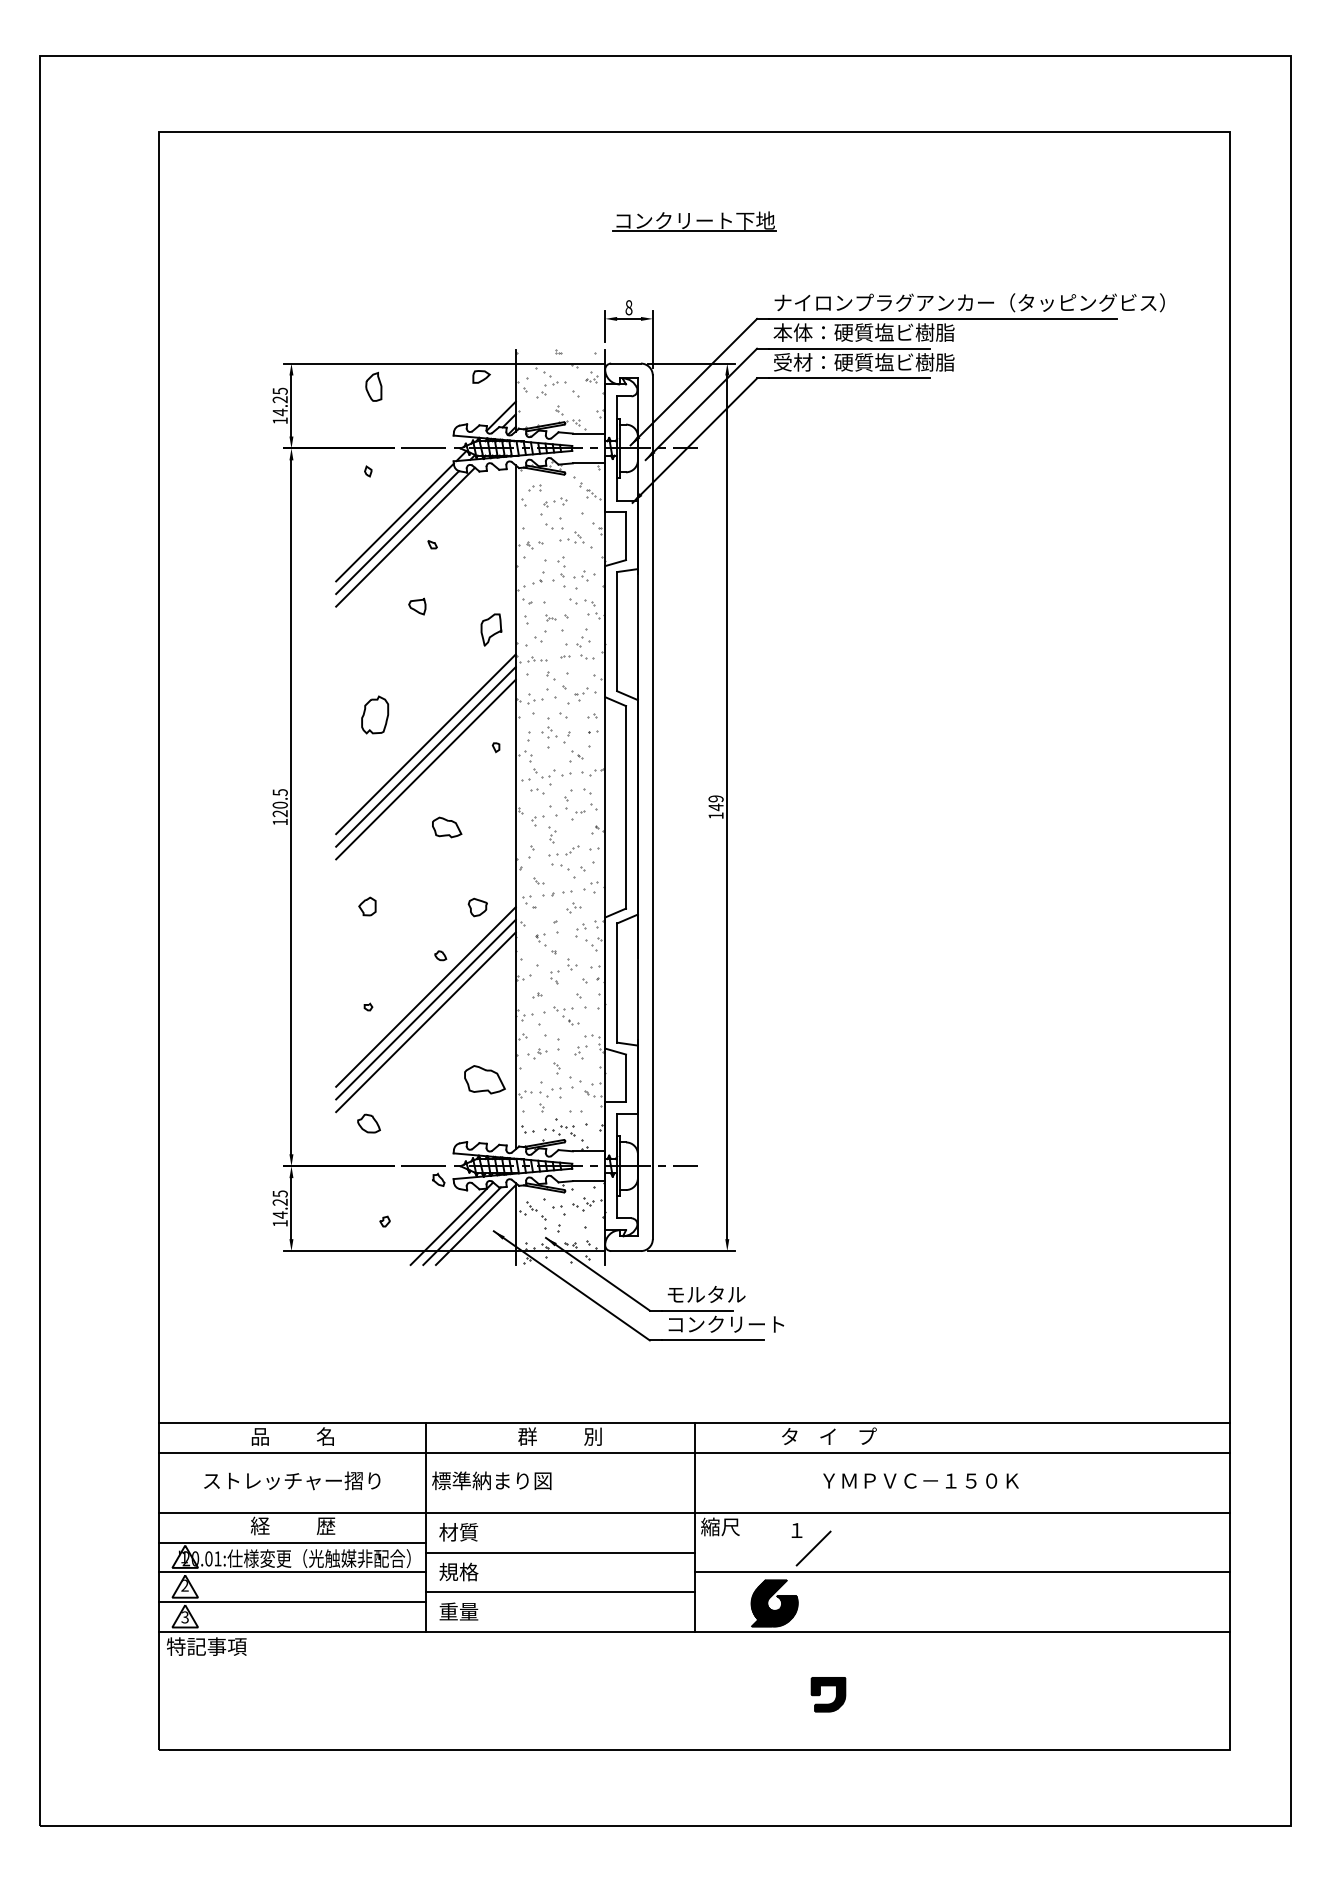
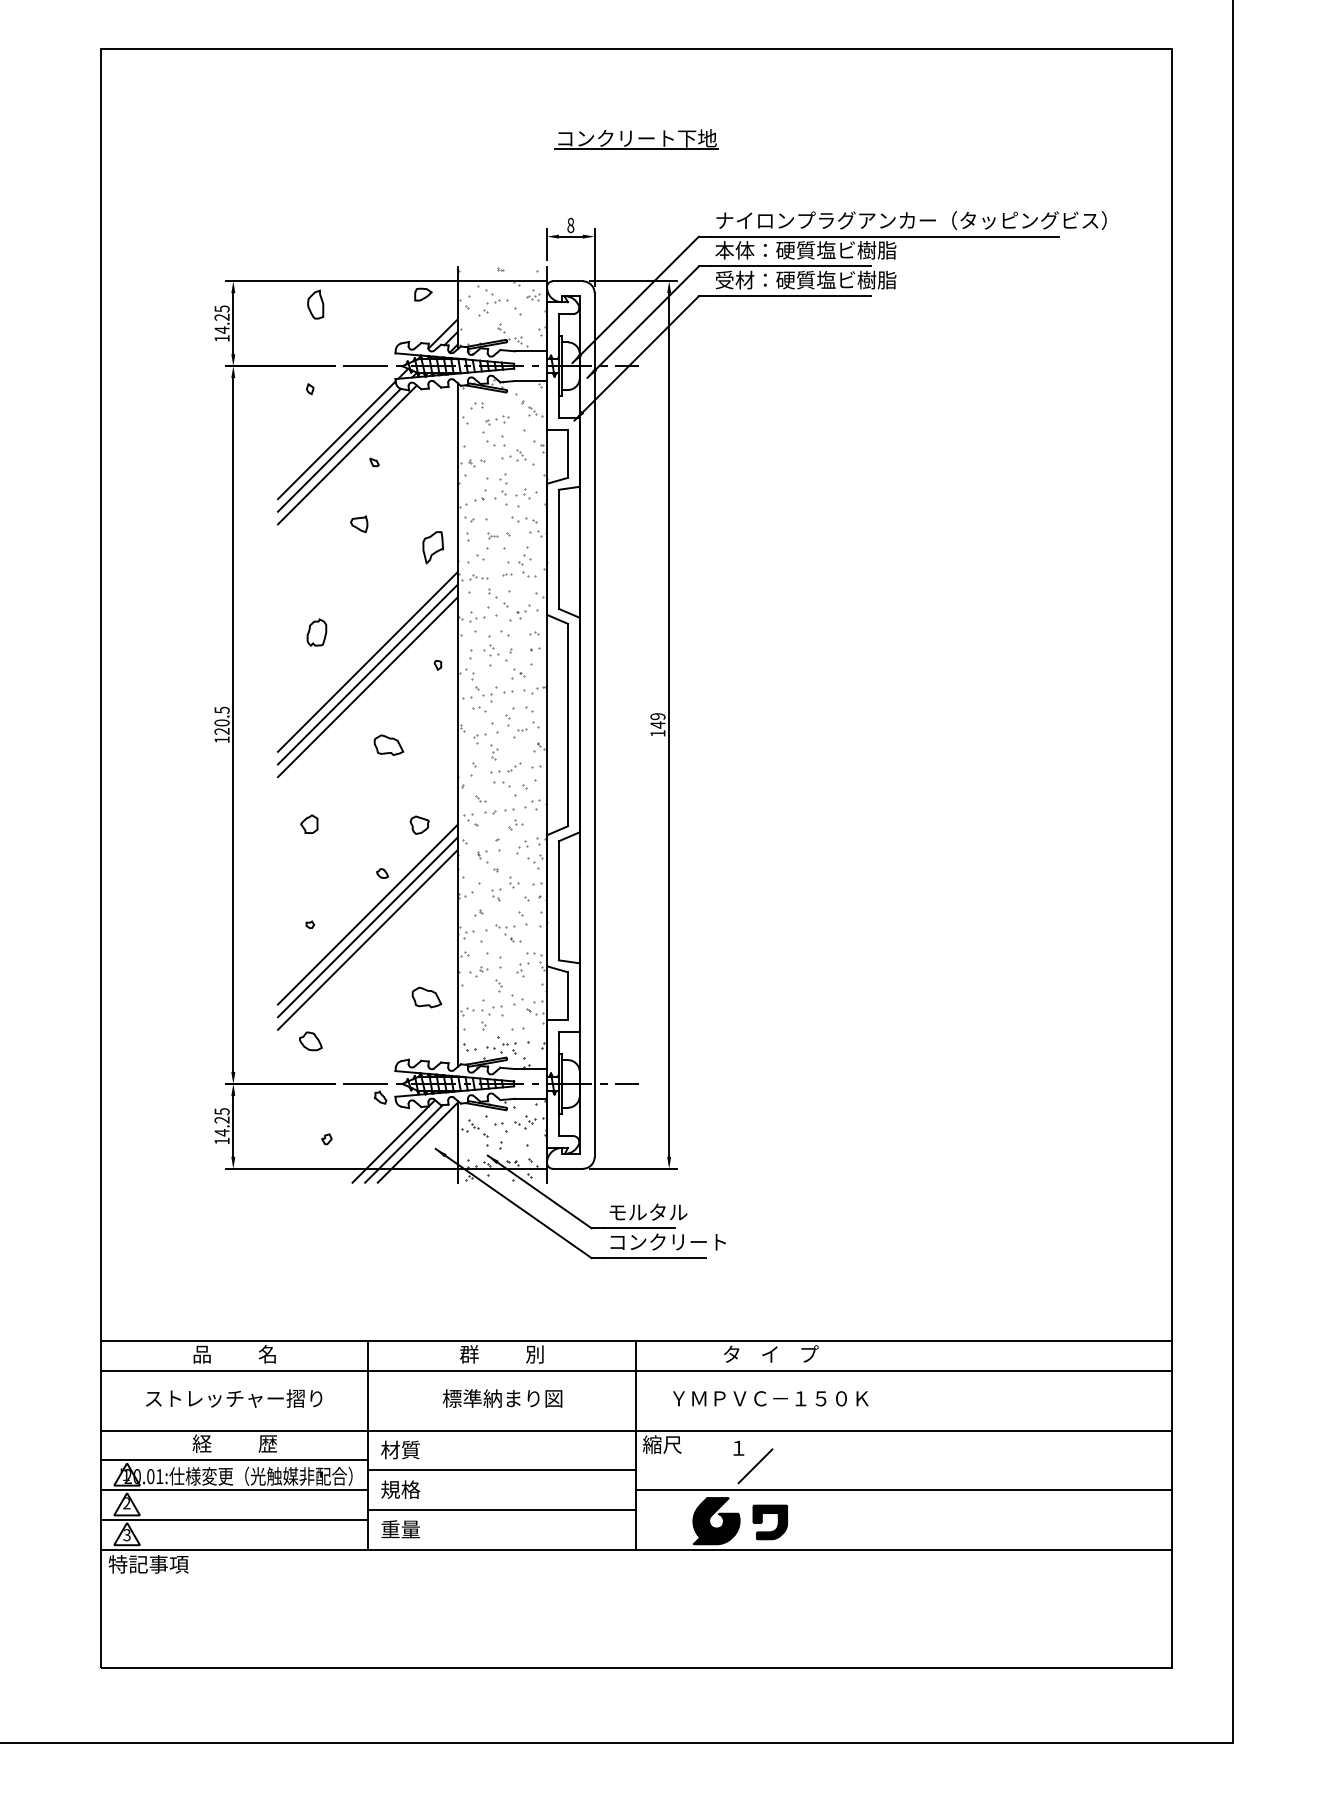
part: (374, 714) -> (316, 632), size x0.71
part: (485, 1079) -> (427, 997), size x0.71
text: (491, 1480) -> (502, 1398), moved
text: (920, 1480) -> (770, 1398), moved
part: (835, 1696) -> (777, 1524), moved

